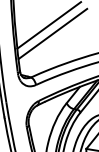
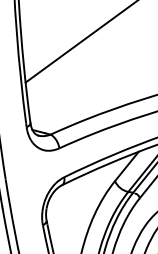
line: (52, 33) -> (89, 55), removed

